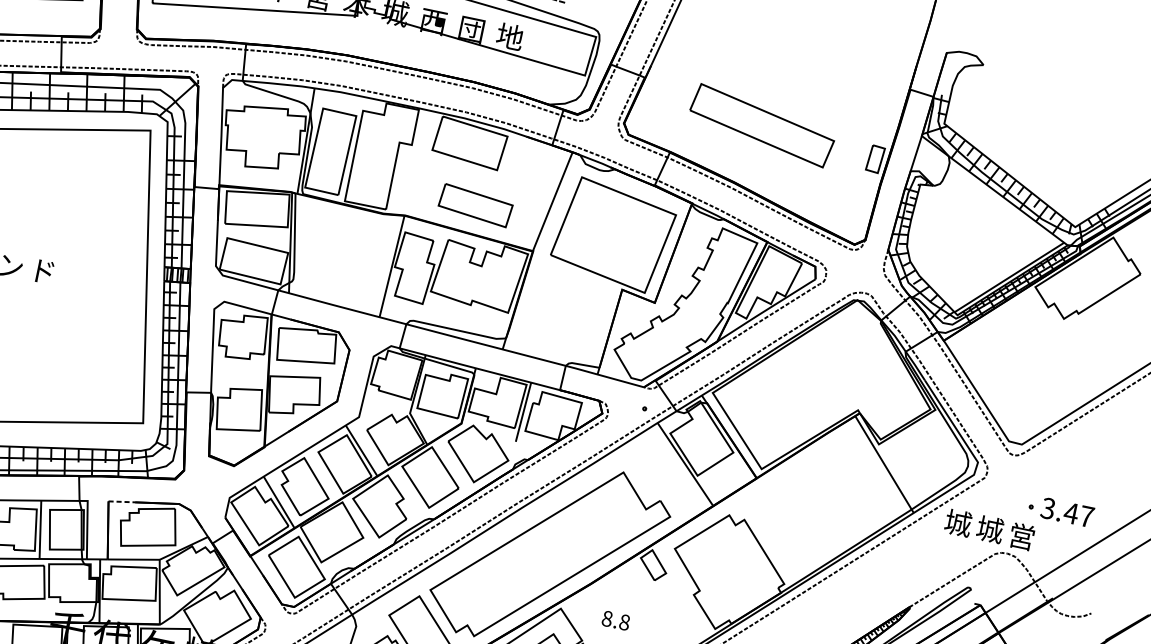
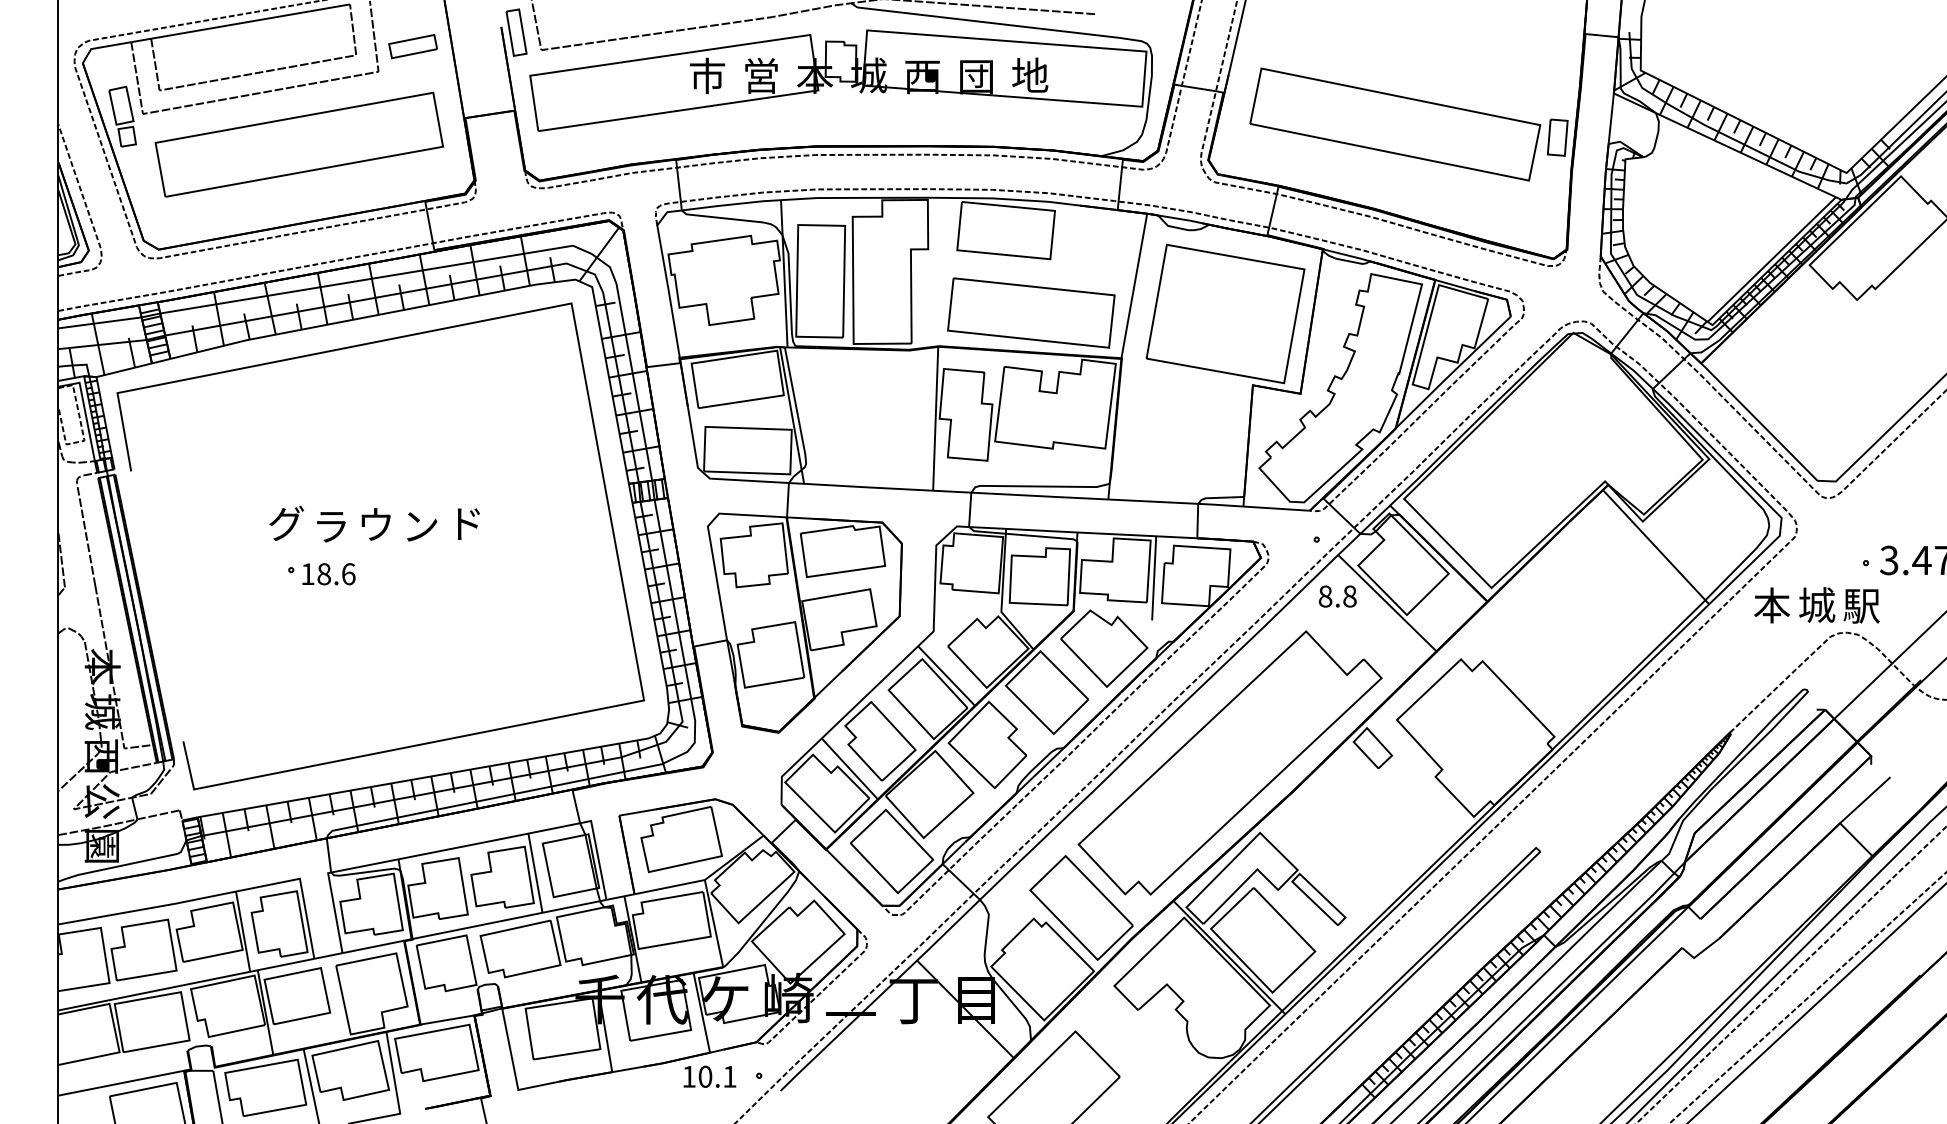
part: (762, 125) -> (1395, 124), size x1.43
part: (475, 205) -> (1031, 312), size x1.67
line: (121, 501) -> (637, 812), dashed -> solid
text: (958, 523) -> (1772, 605), 城 -> 本
text: (1021, 536) -> (1861, 605), 営 -> 駅
text: (615, 620) -> (1337, 596), moved

